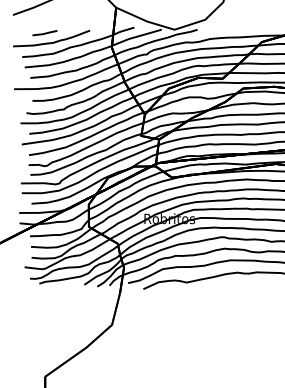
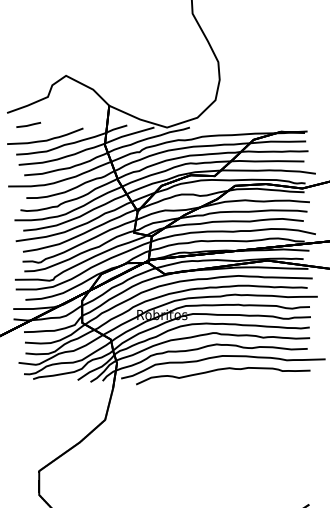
line: (44, 32) -> (28, 124), moved

